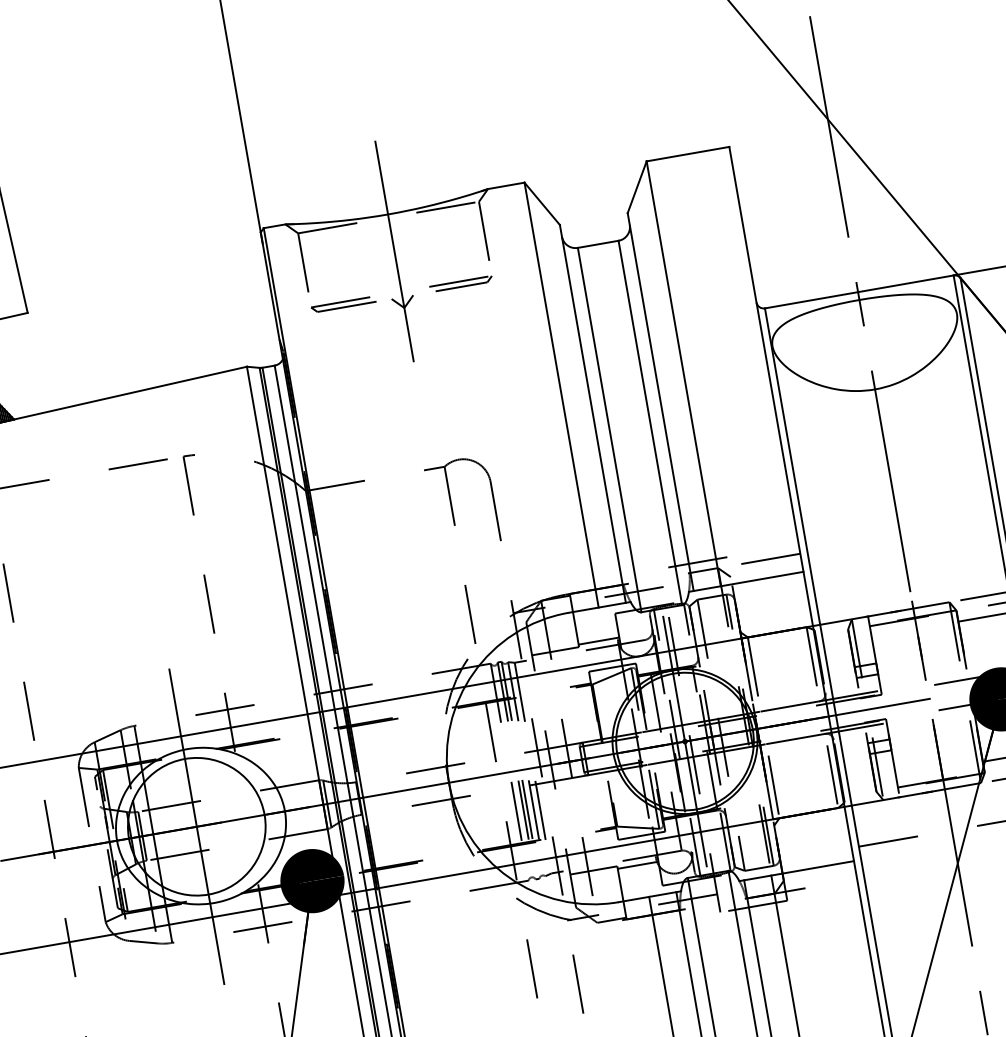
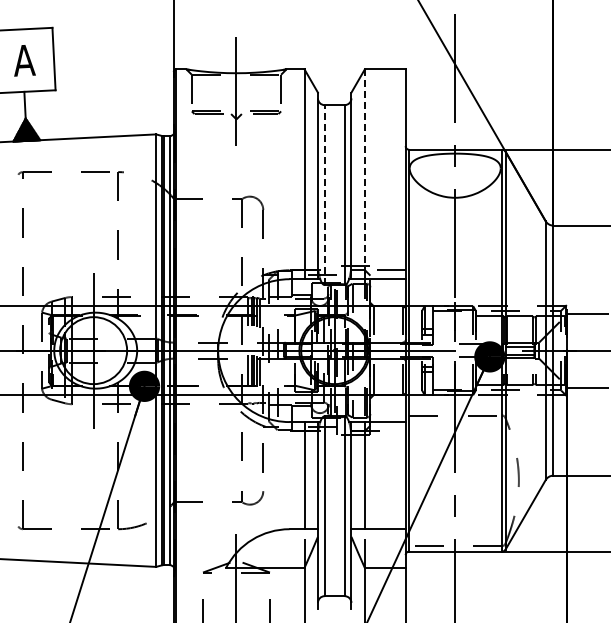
line: (683, 374) -> (364, 174), solid -> dashed
line: (609, 430) -> (324, 195), solid -> dashed

